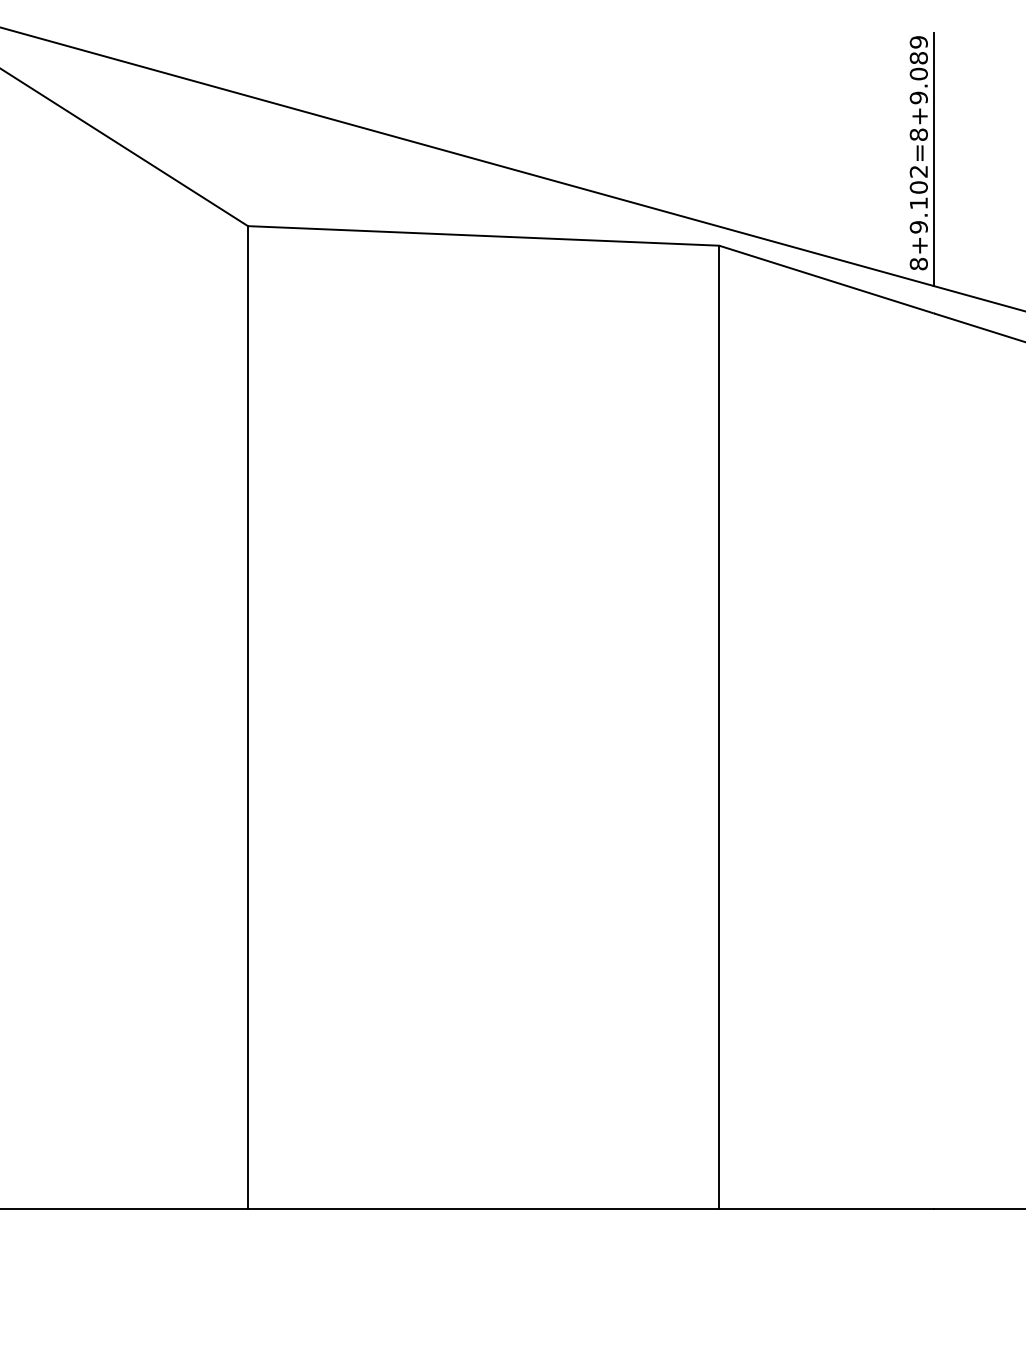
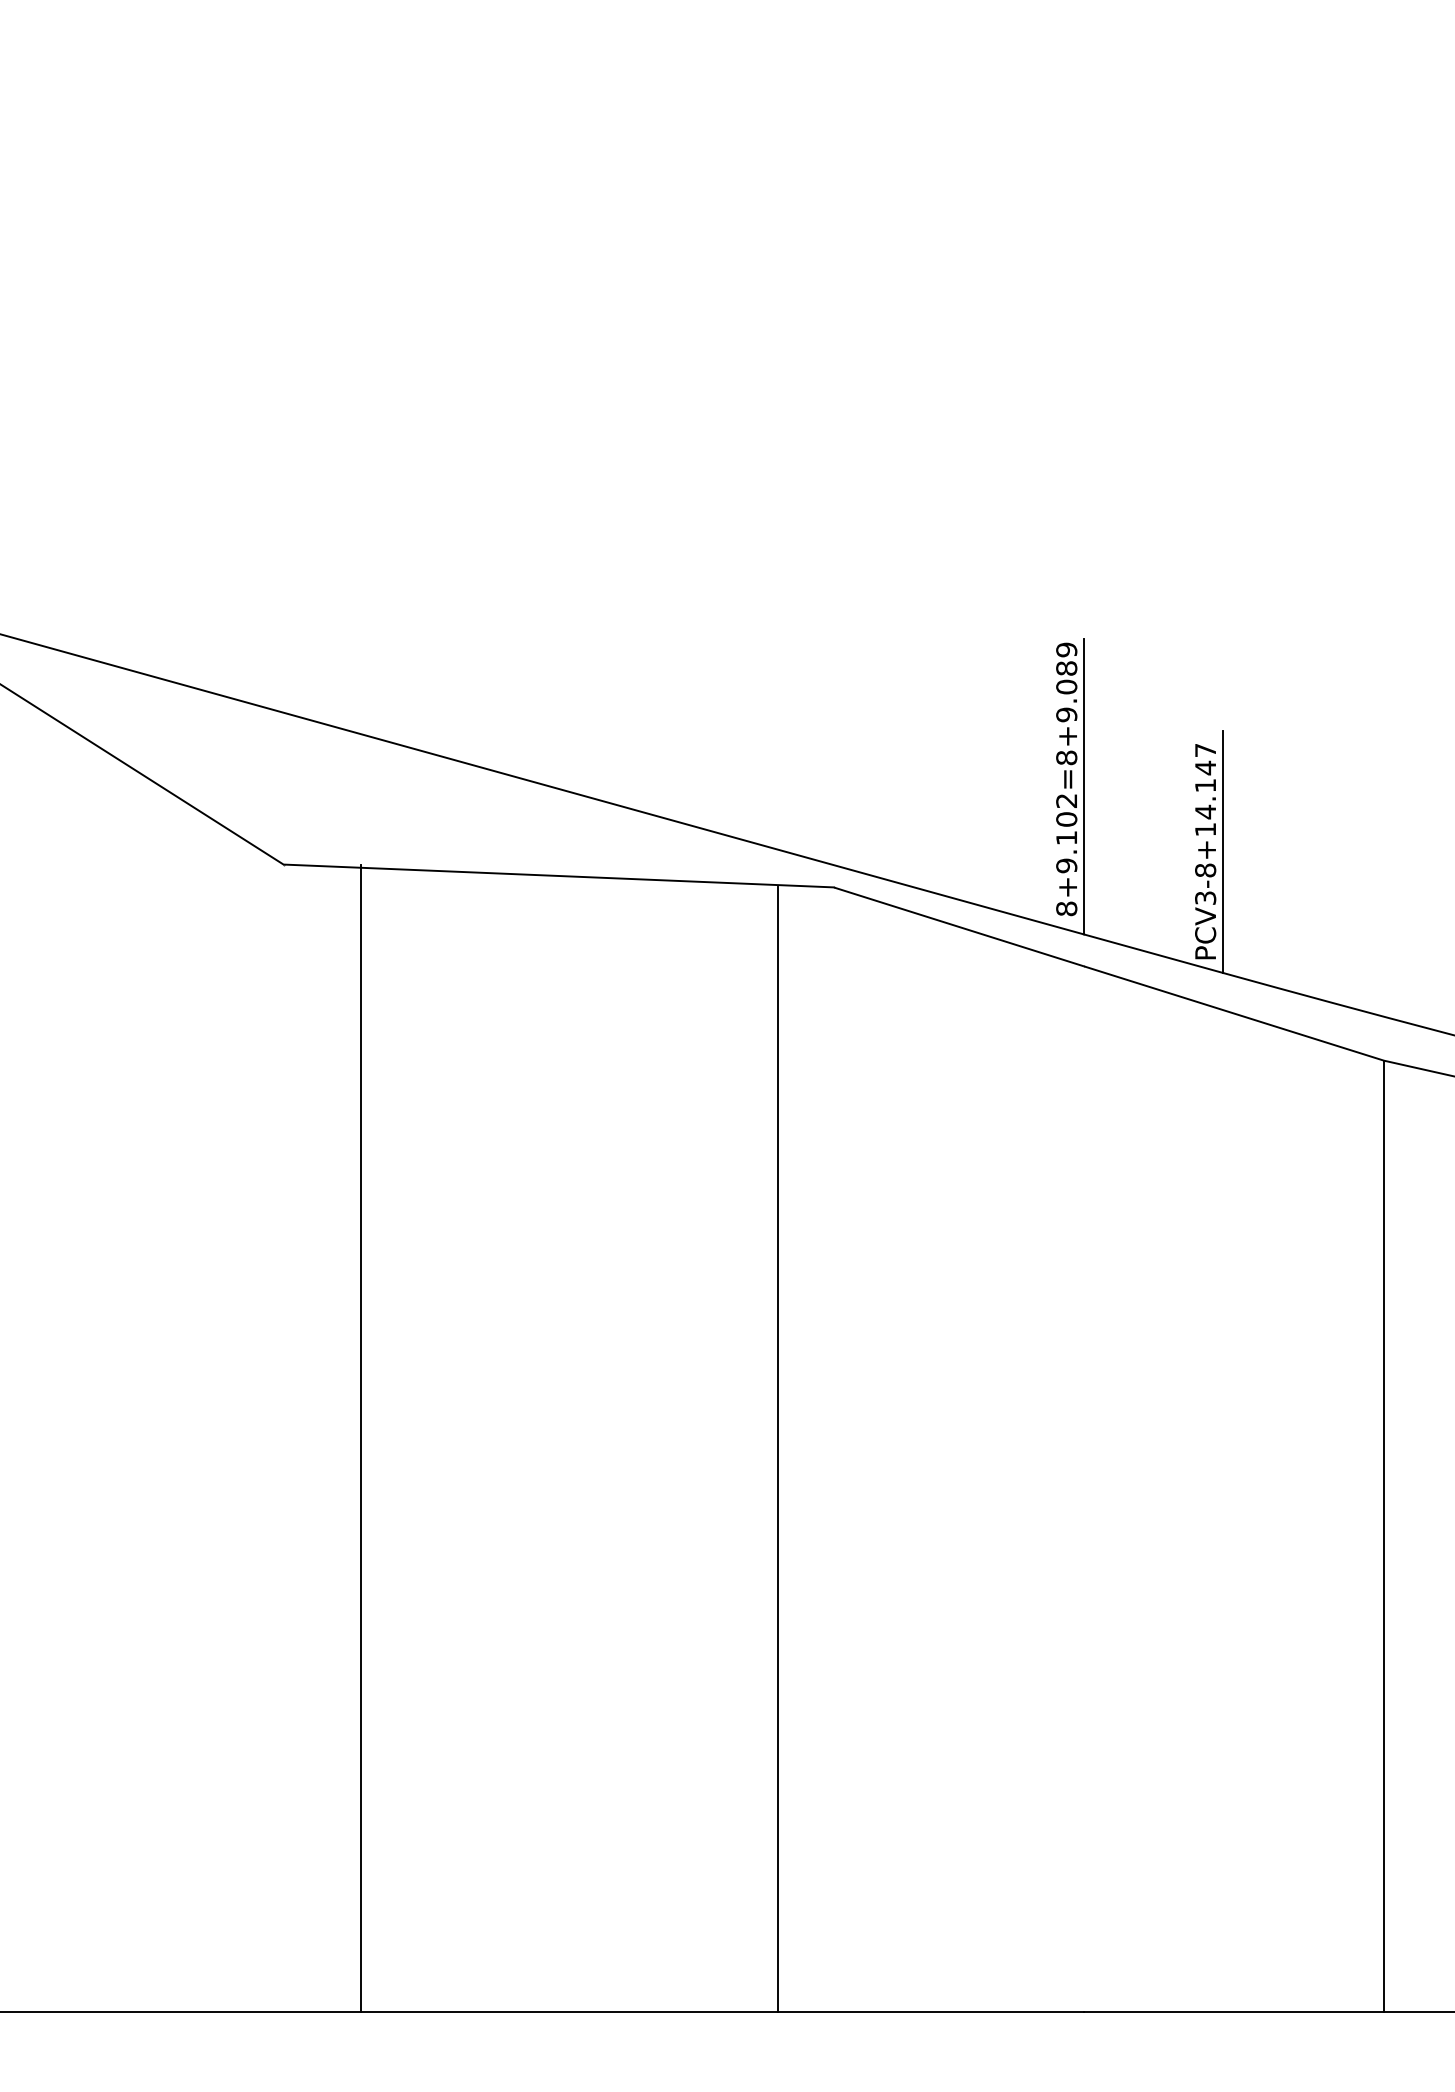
line: (247, 717) -> (360, 1438), moved
line: (719, 727) -> (777, 1449), moved

